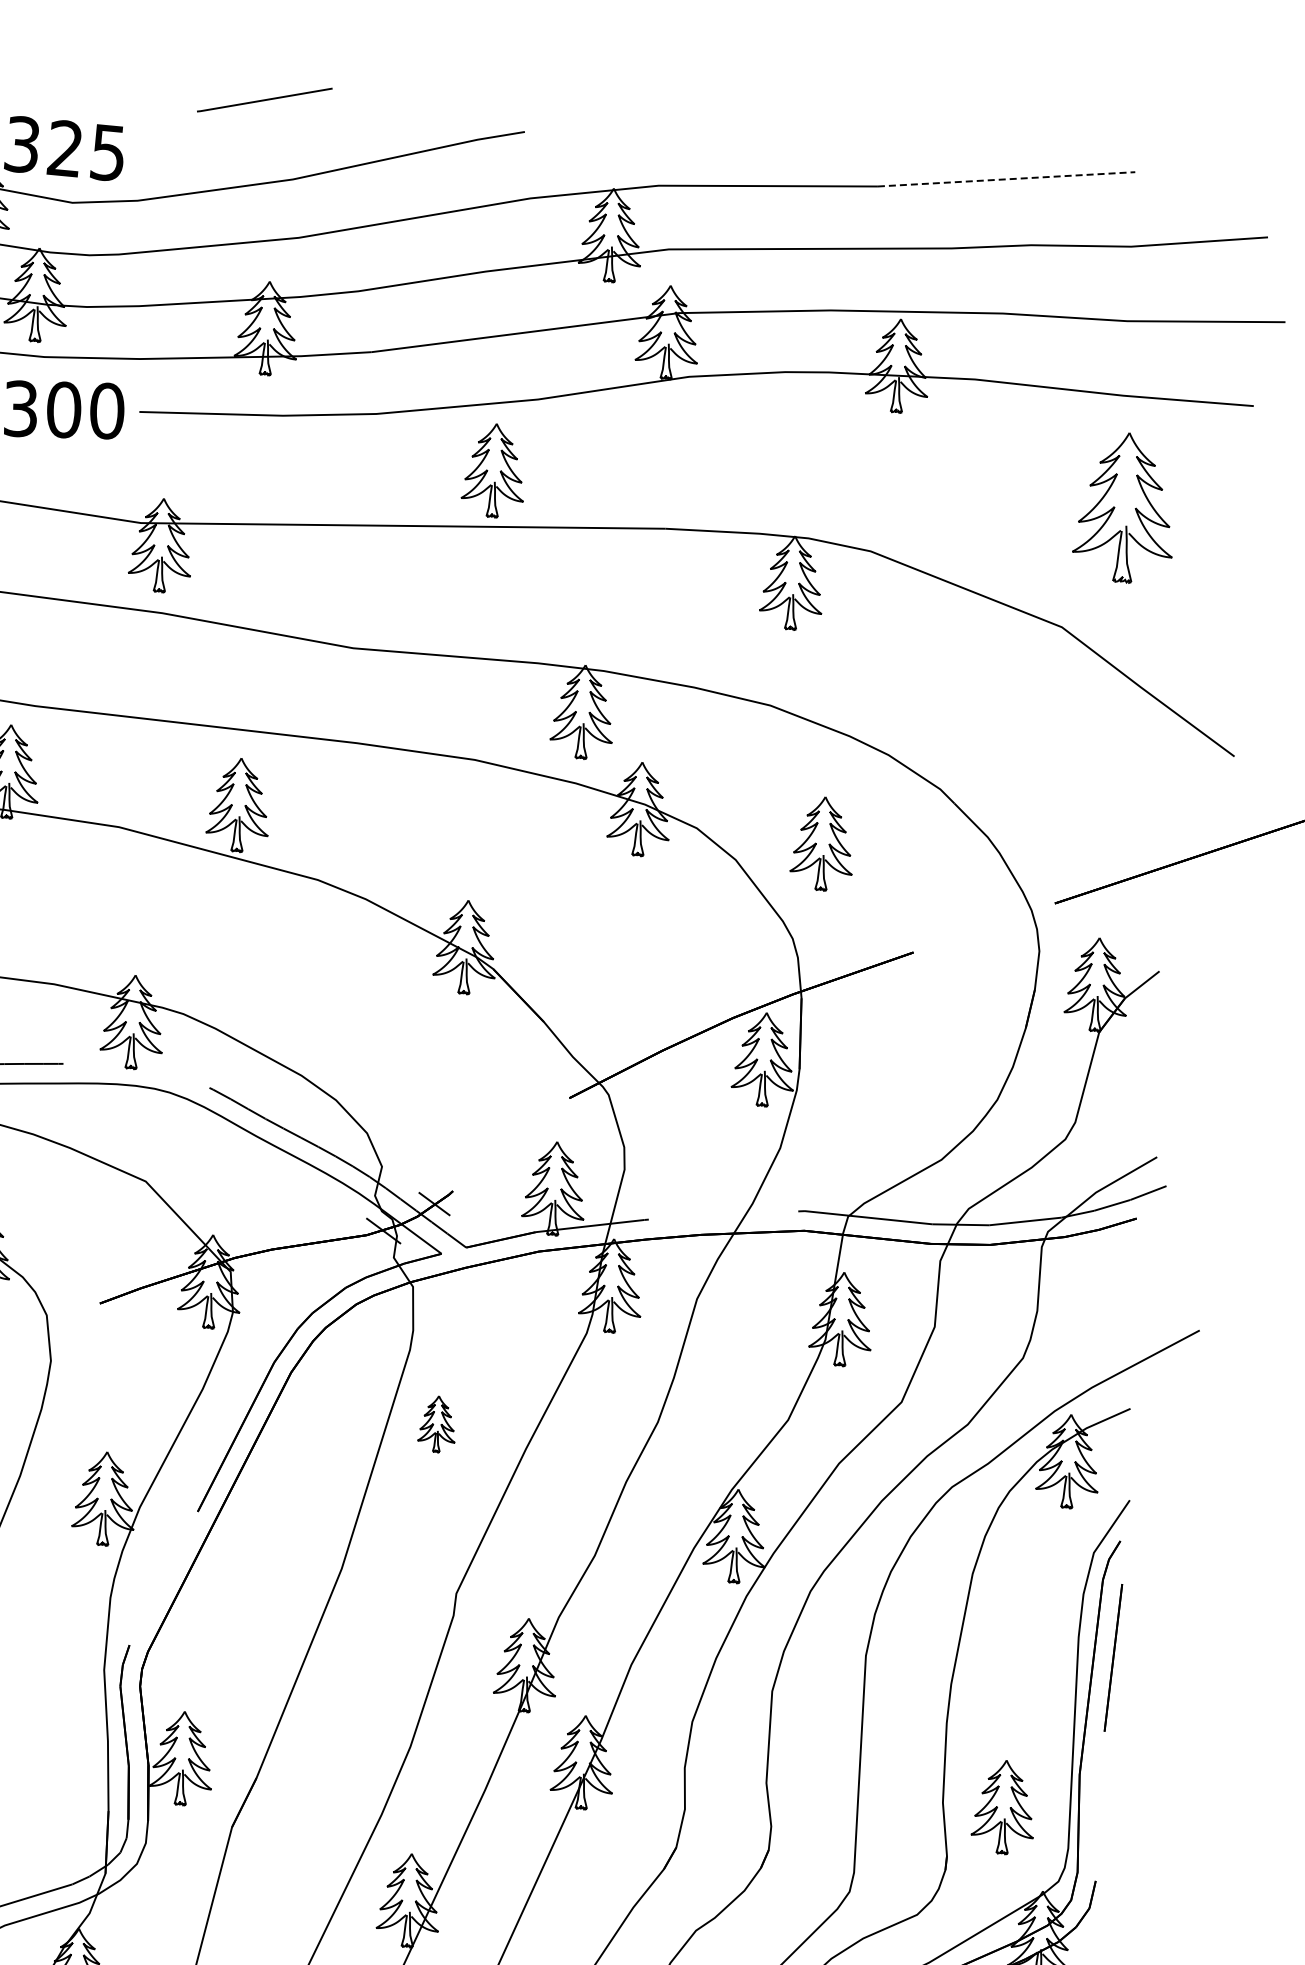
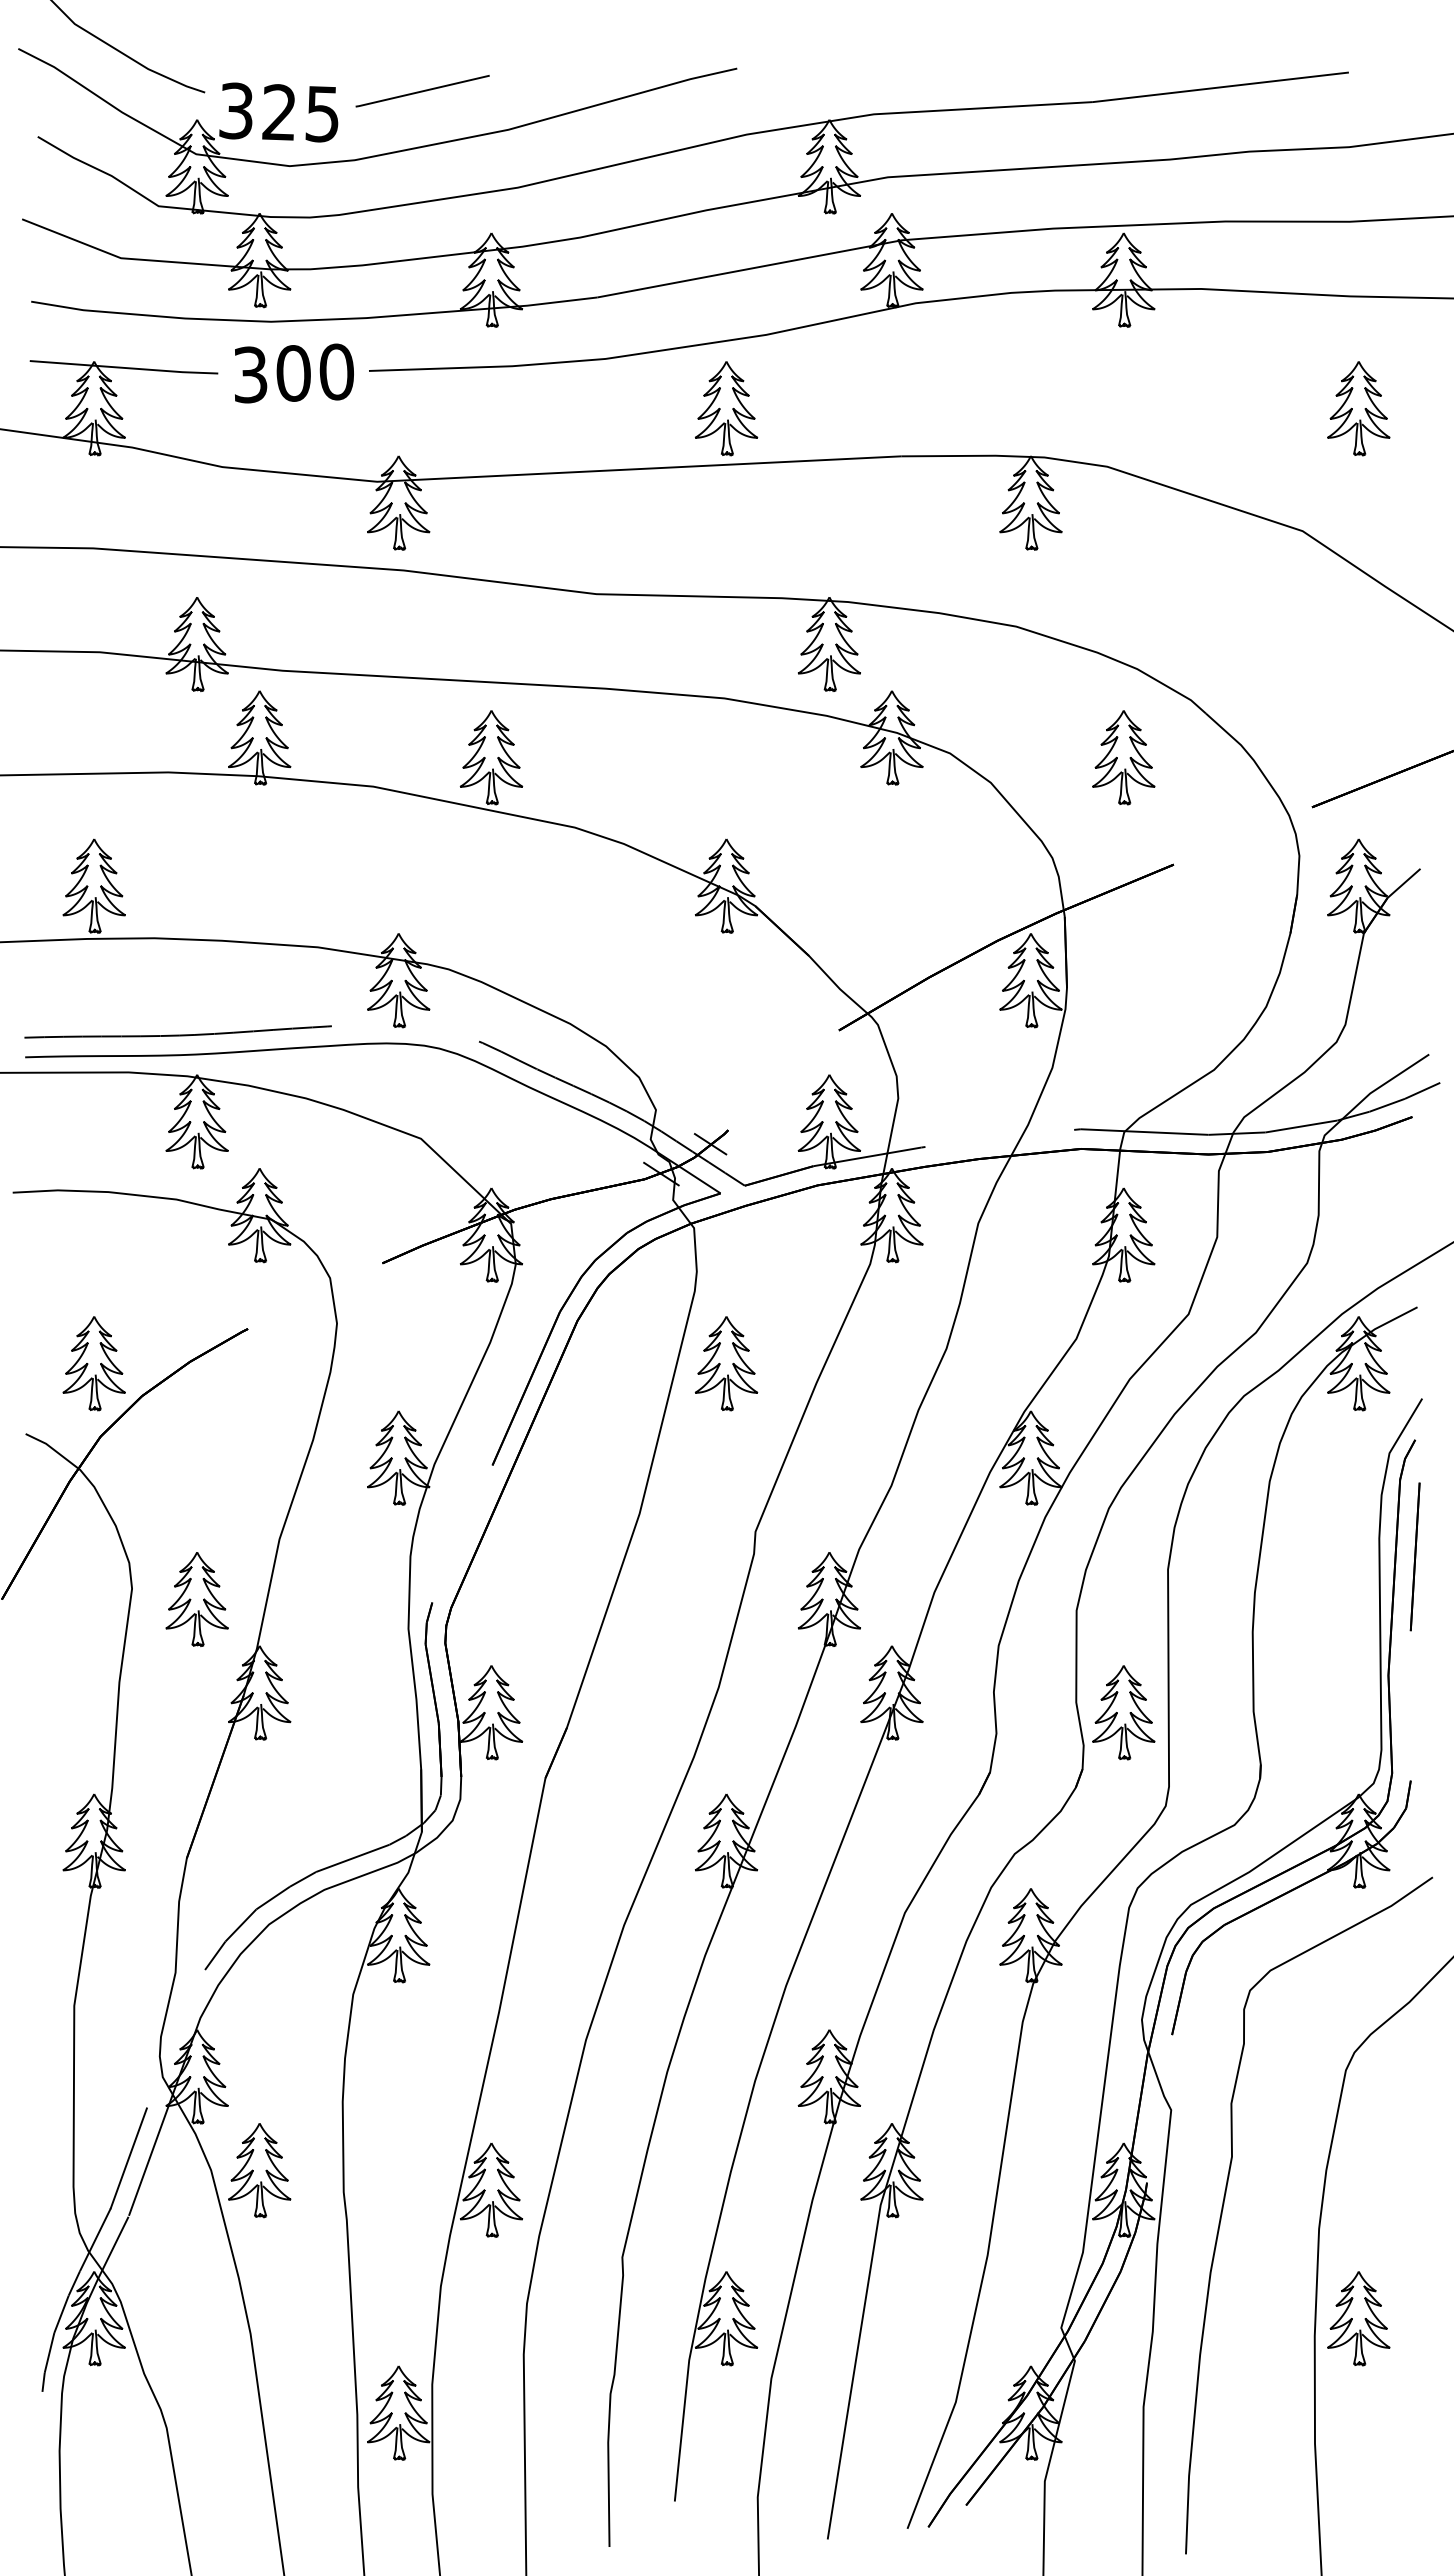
line: (264, 100) -> (422, 91), moved
line: (1006, 179) -> (1220, 87), dashed -> solid
part: (1124, 508) -> (1358, 408), size x0.62
part: (822, 843) -> (1123, 757), moved
part: (437, 1423) -> (726, 1363), size x1.67
part: (1003, 1807) -> (1123, 1712), moved

